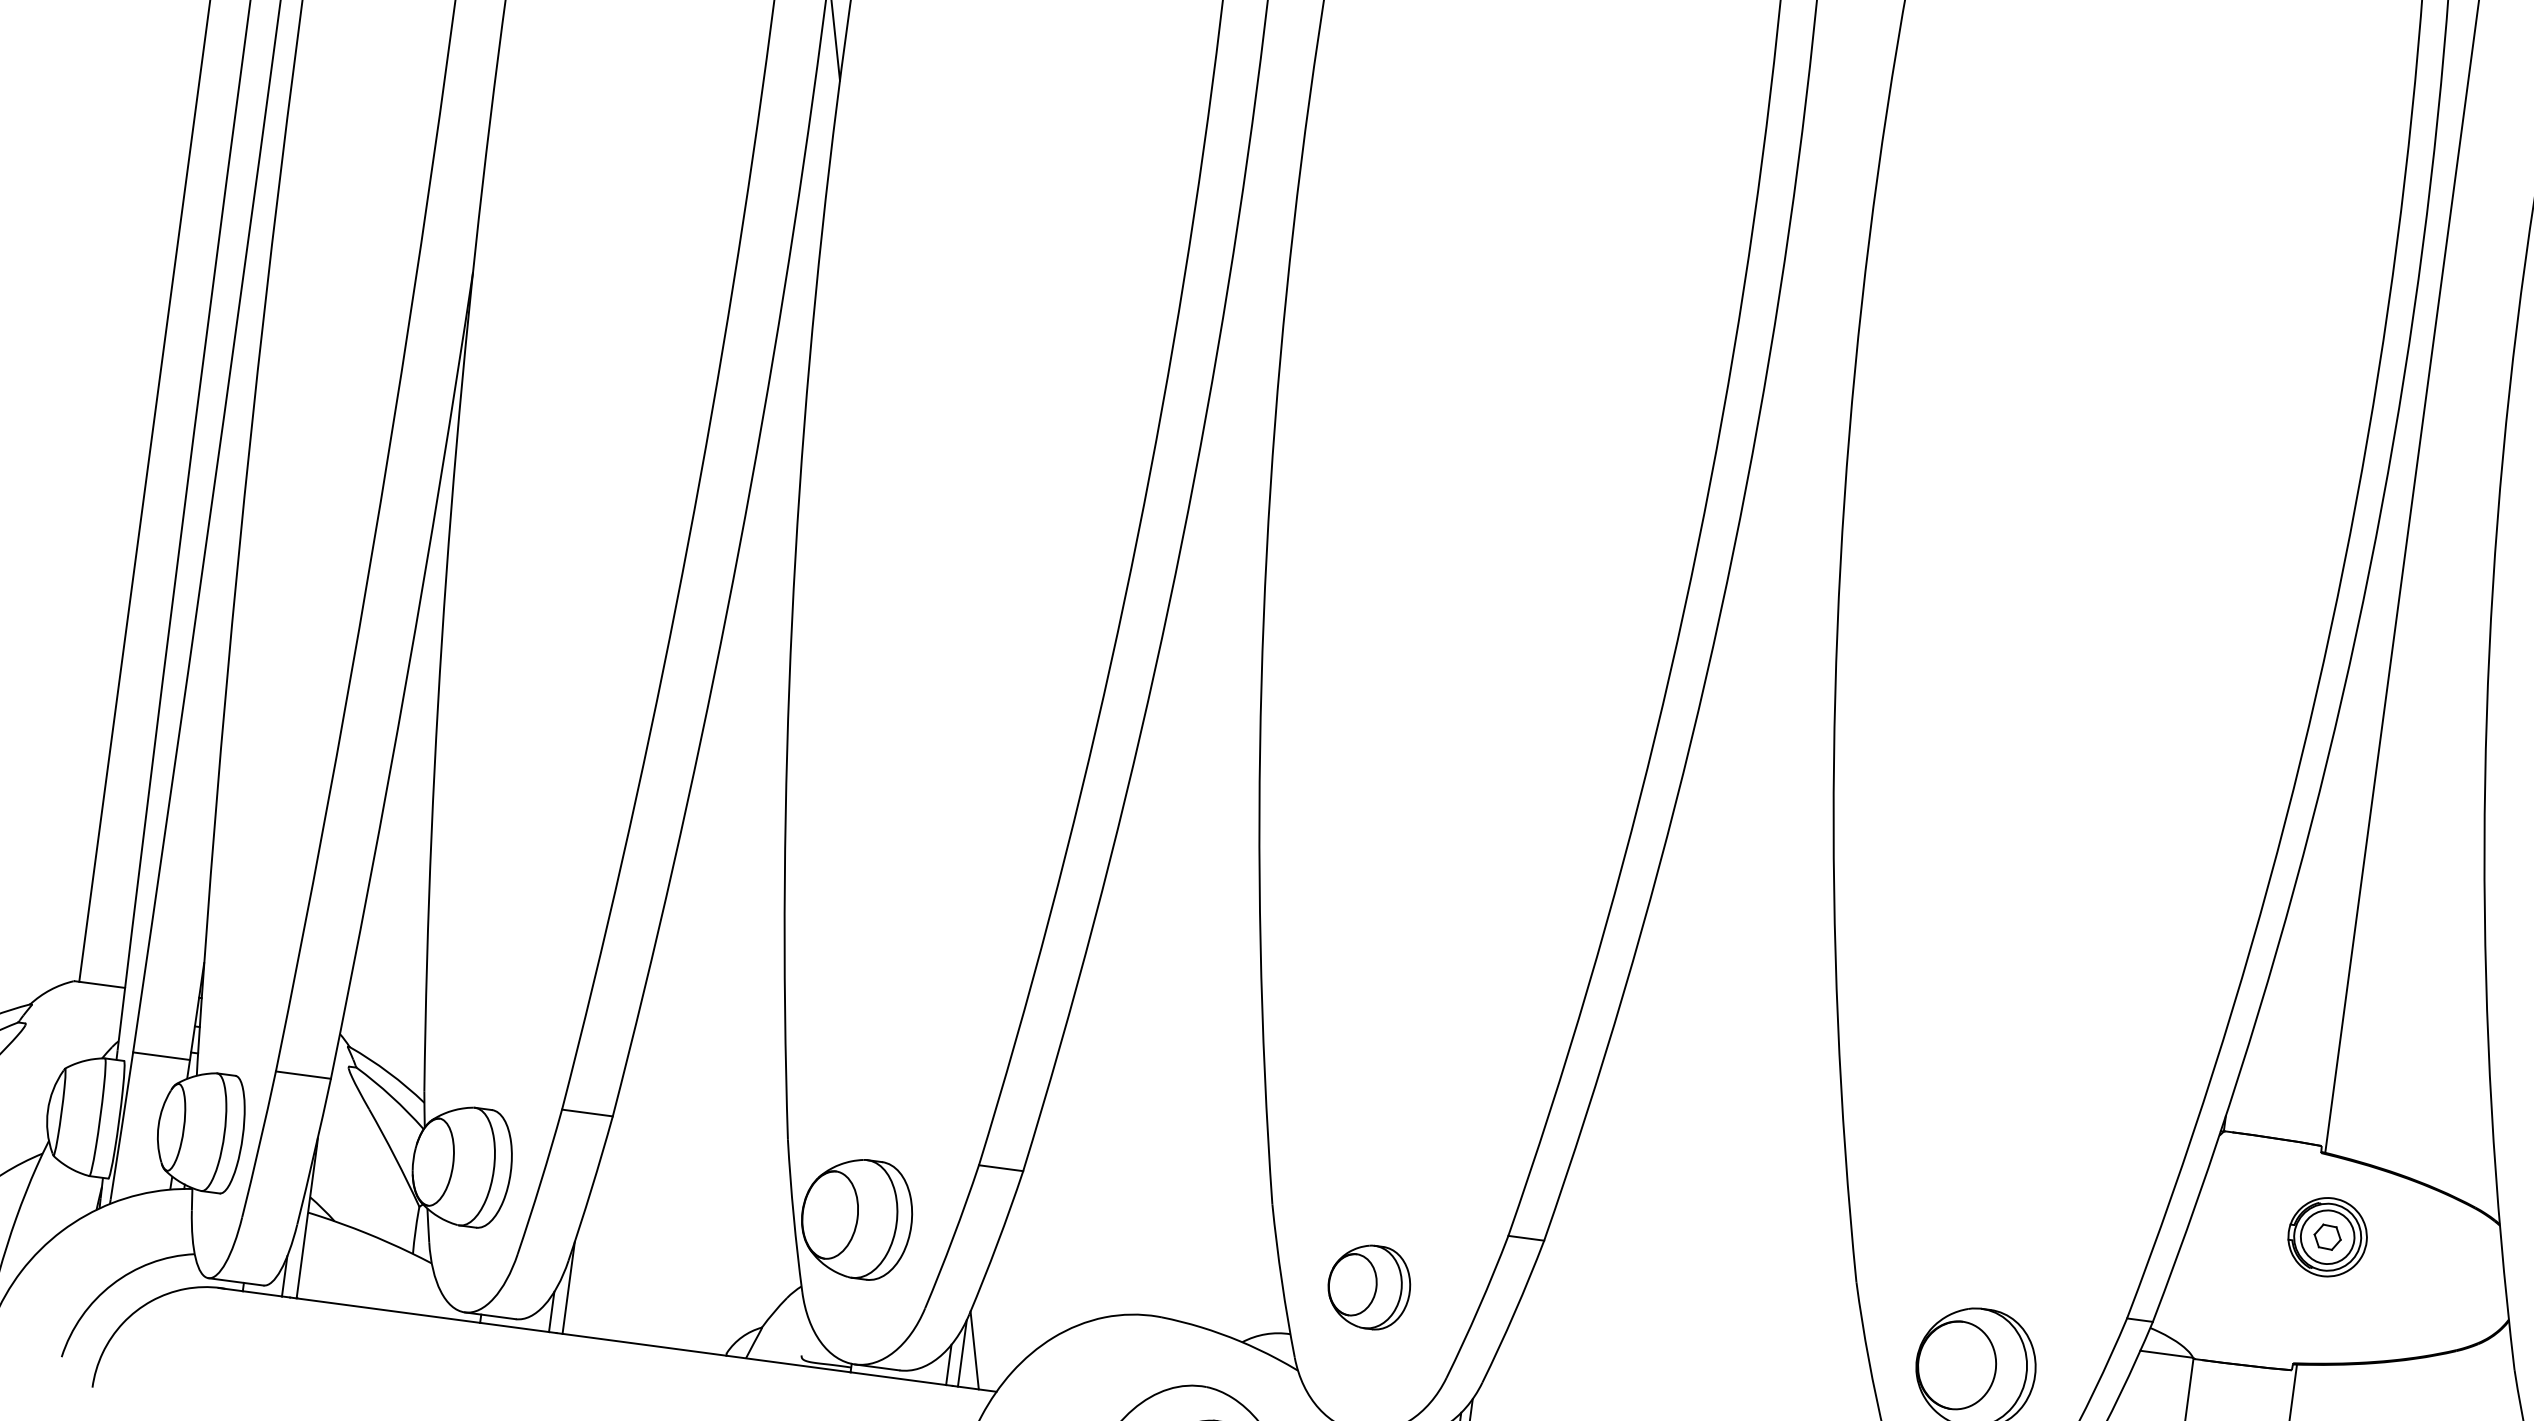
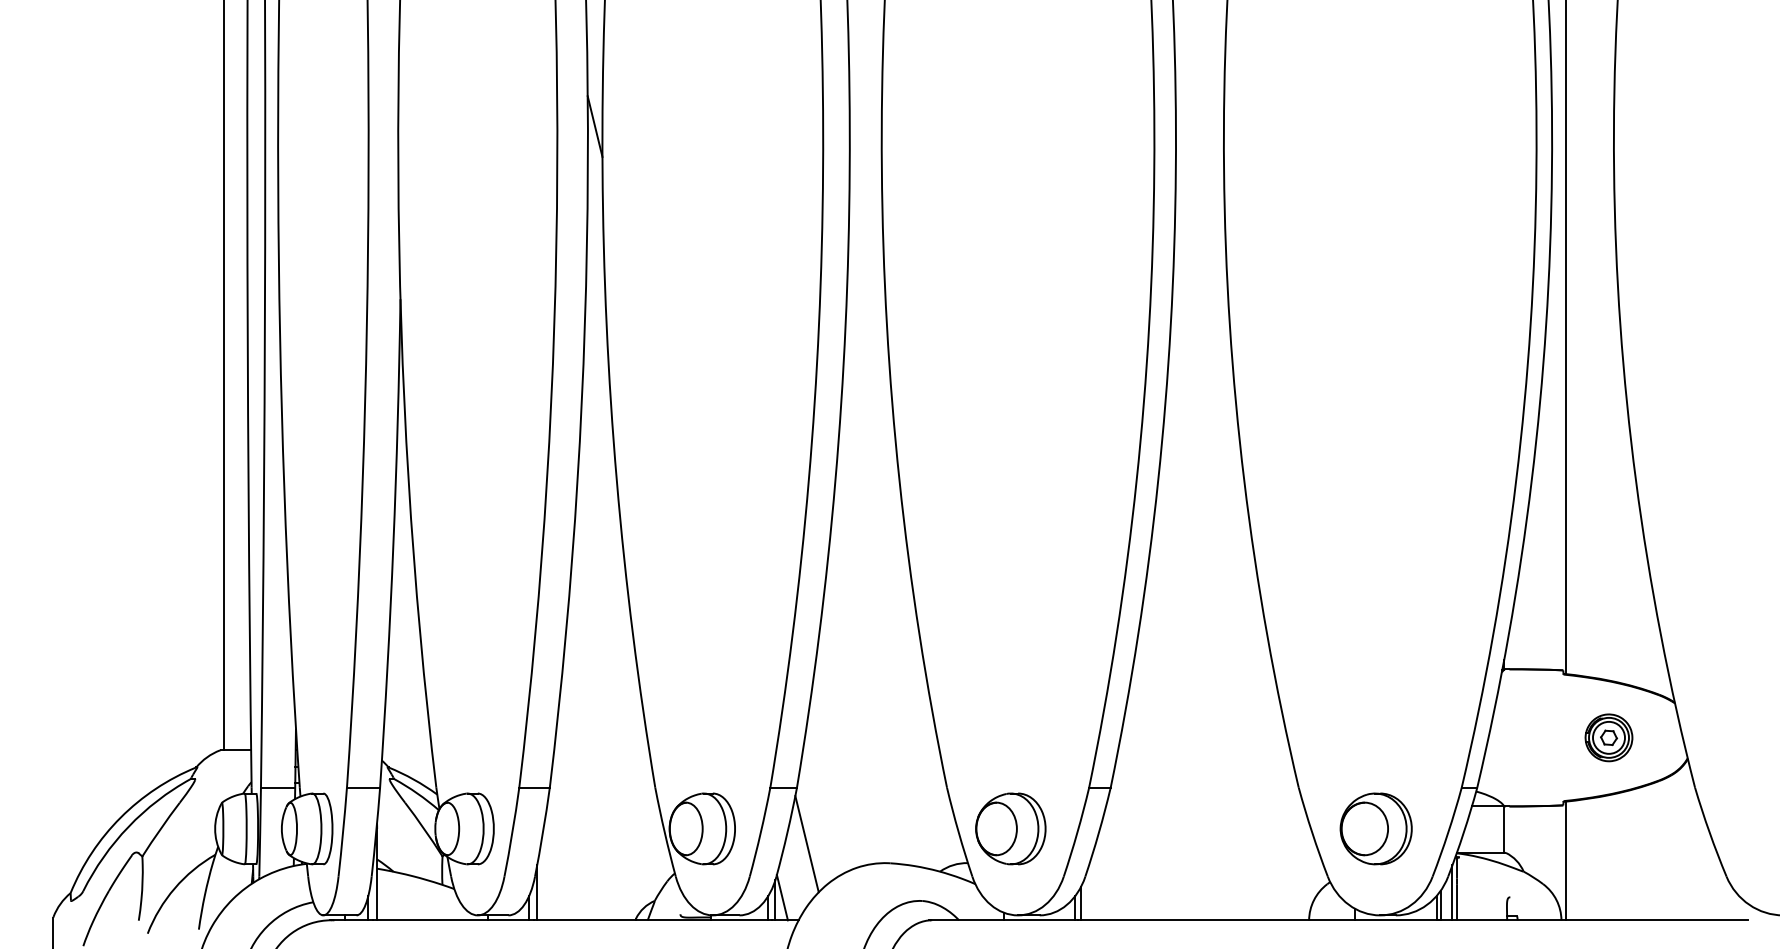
part: (2326, 1236) -> (1608, 737), moved
line: (1026, 1267) -> (806, 844), added
part: (1368, 1286) -> (1010, 828), size x1.43

